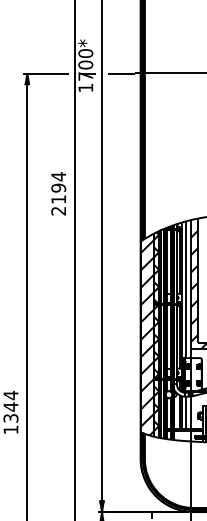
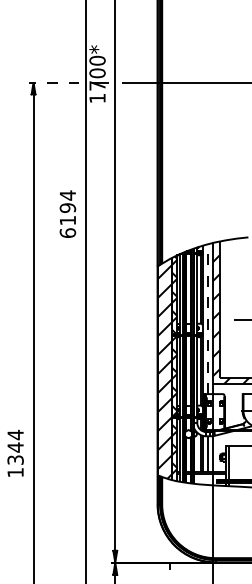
line: (45, 73) -> (53, 82), solid -> dashed
text: (58, 210) -> (67, 232), 2194 -> 6194
line: (186, 289) -> (207, 319), solid -> dashed

